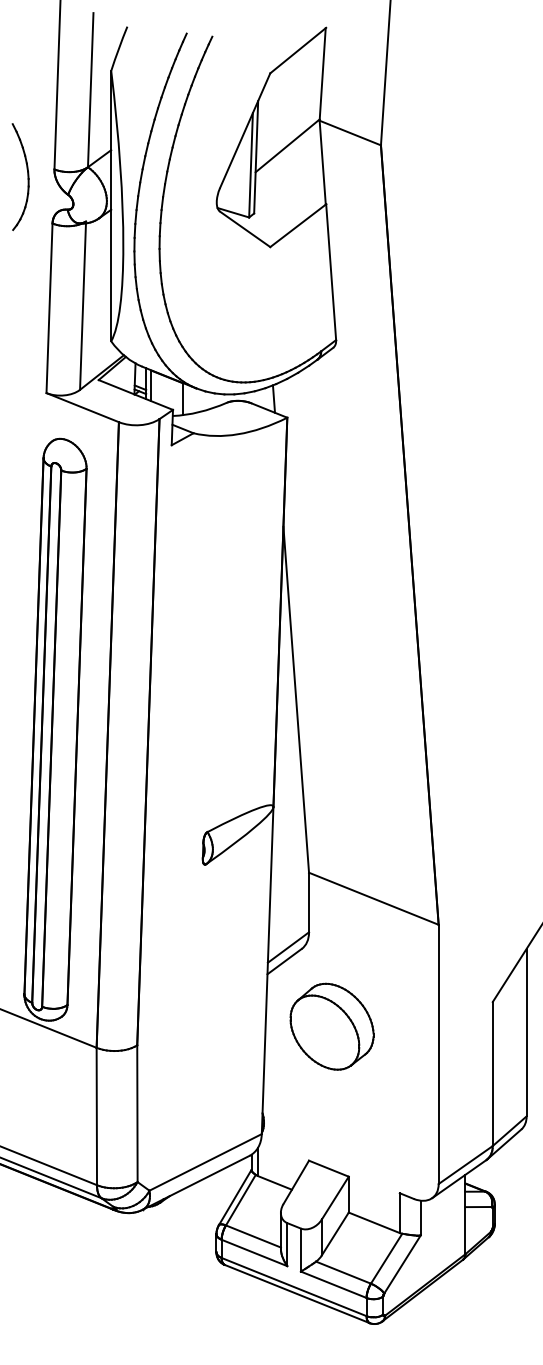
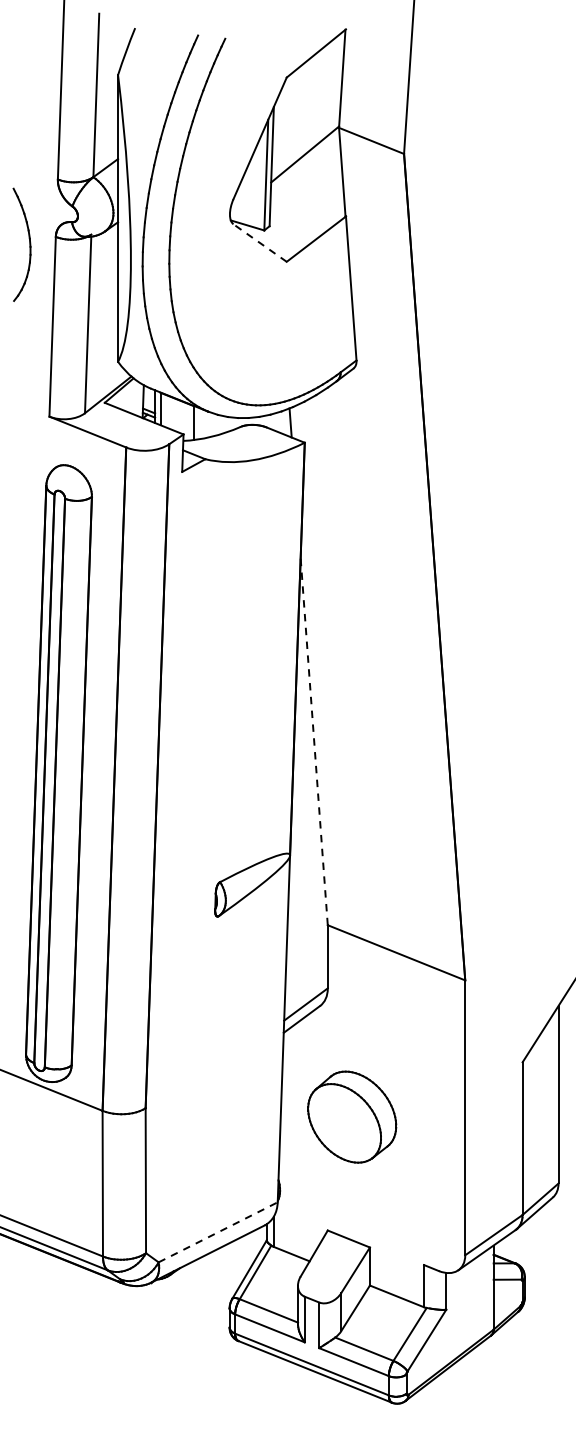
part: (27, 177) -> (29, 245), moved
line: (245, 229) -> (260, 243), solid -> dashed
line: (296, 699) -> (314, 741), solid -> dashed
part: (331, 1026) -> (351, 1116), moved
line: (205, 1162) -> (218, 1232), solid -> dashed

